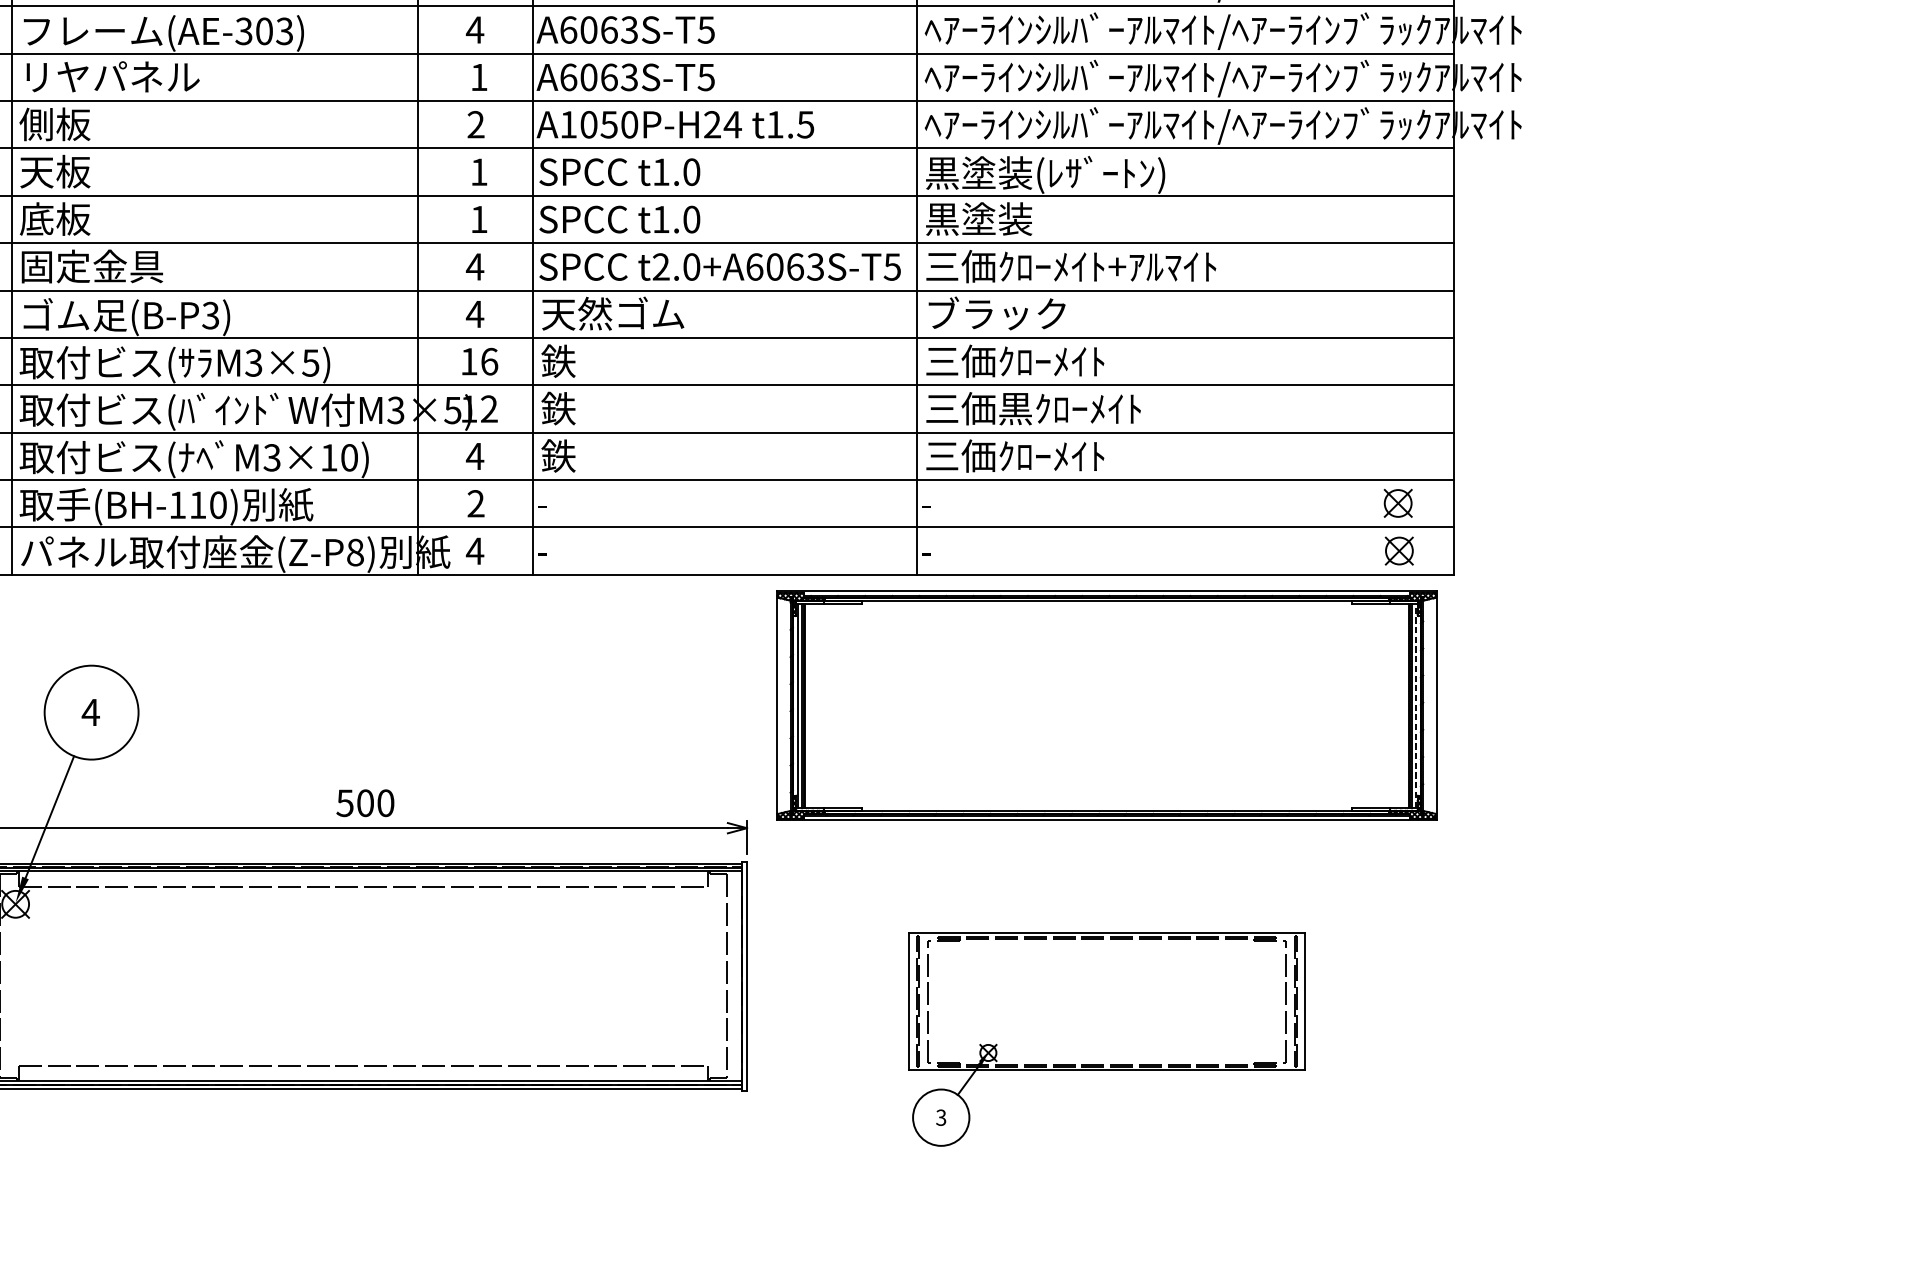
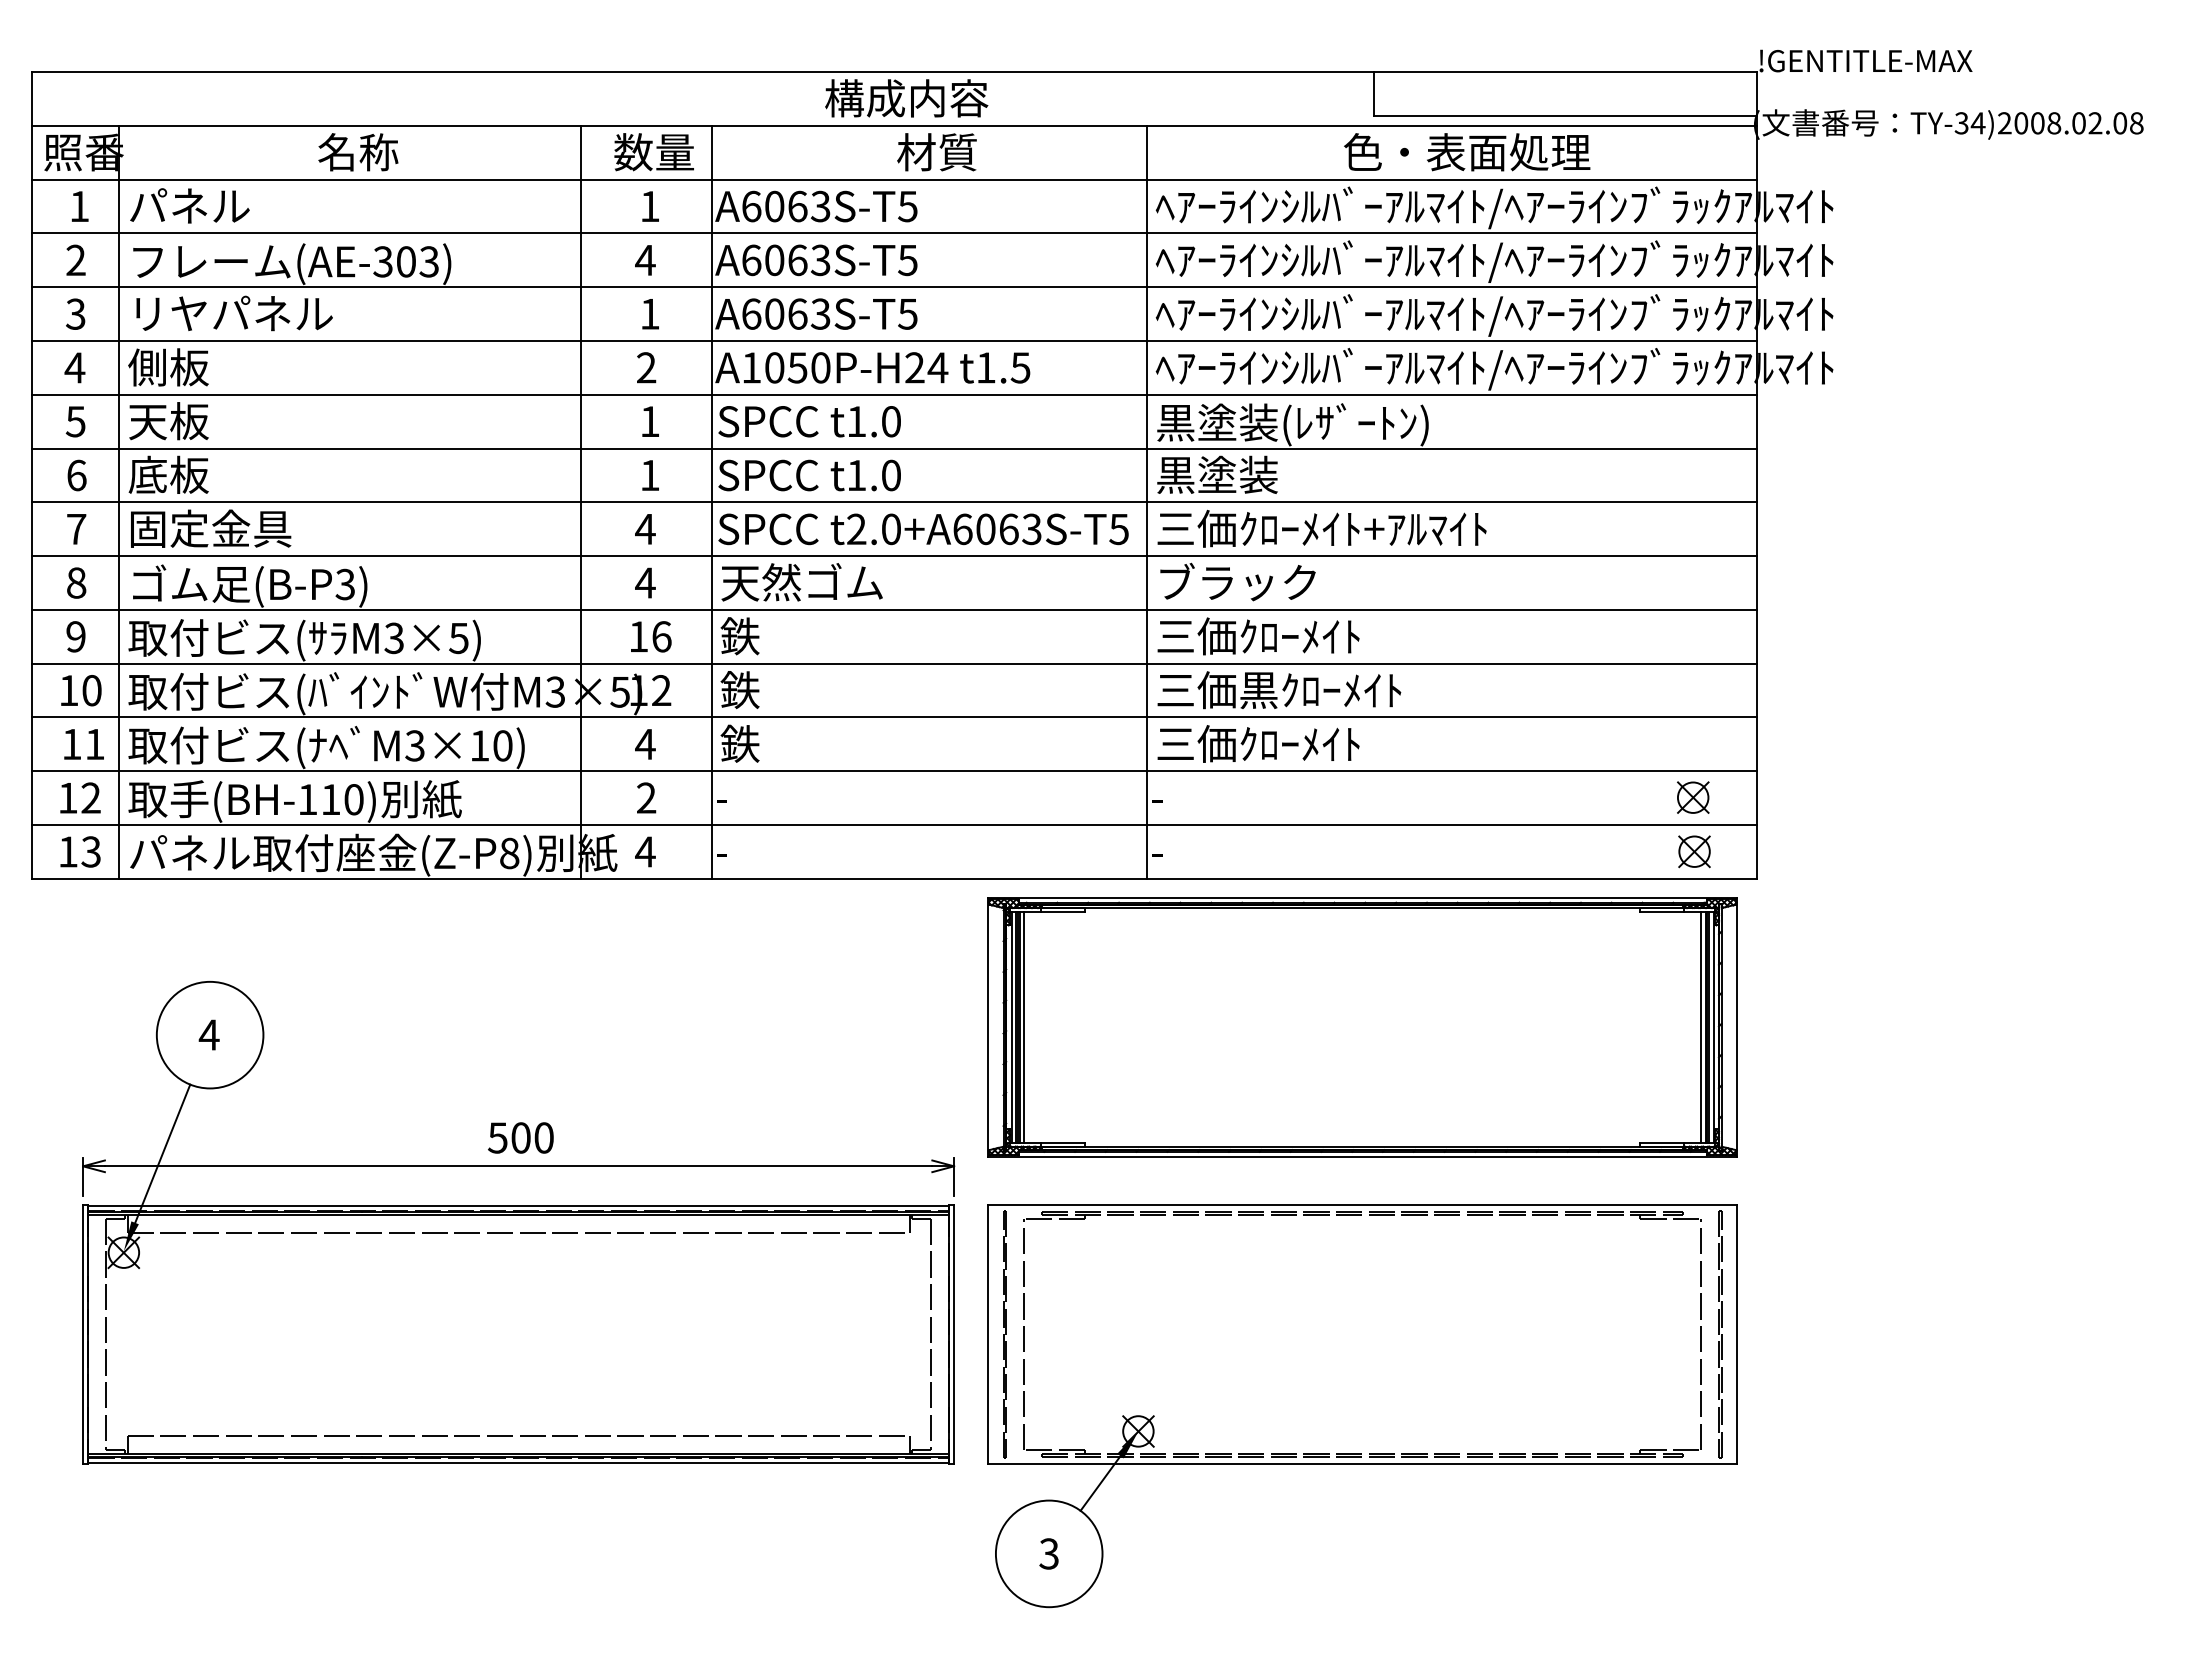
line: (808, 705) -> (1023, 1027), added
line: (1405, 705) -> (1701, 1027), added
line: (1416, 705) -> (1713, 1027), dashed -> solid
part: (1106, 1039) -> (1362, 1406), size x1.67

